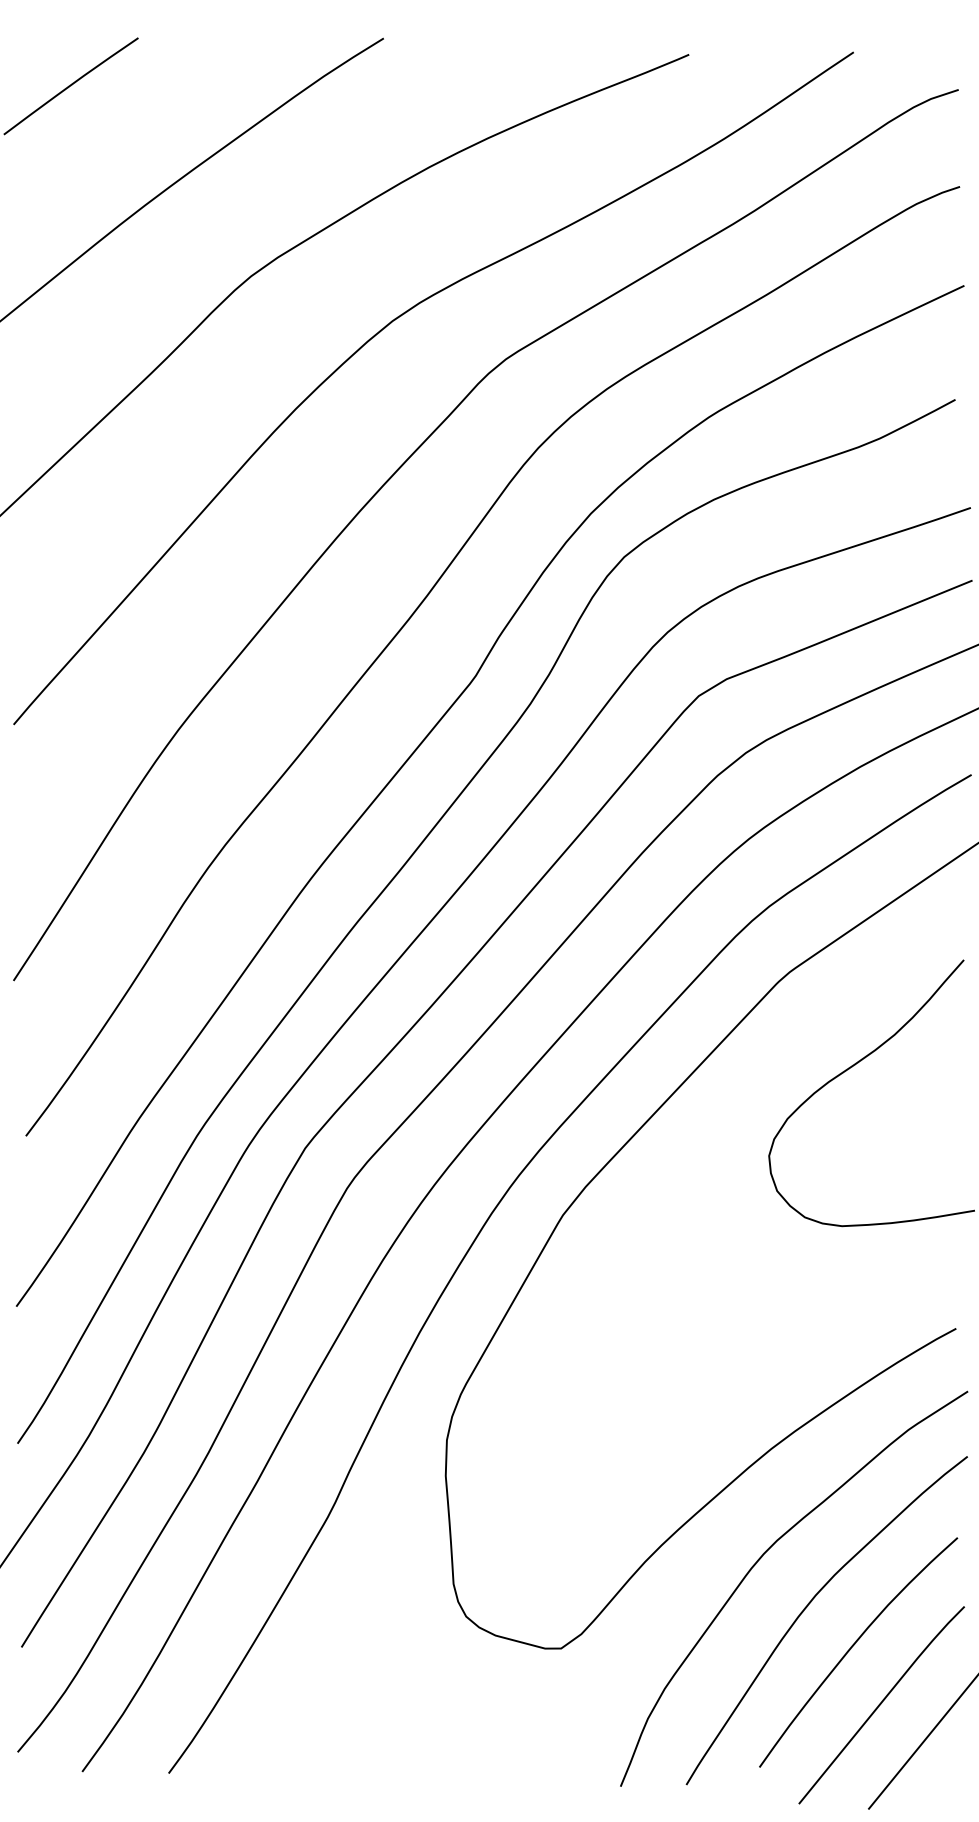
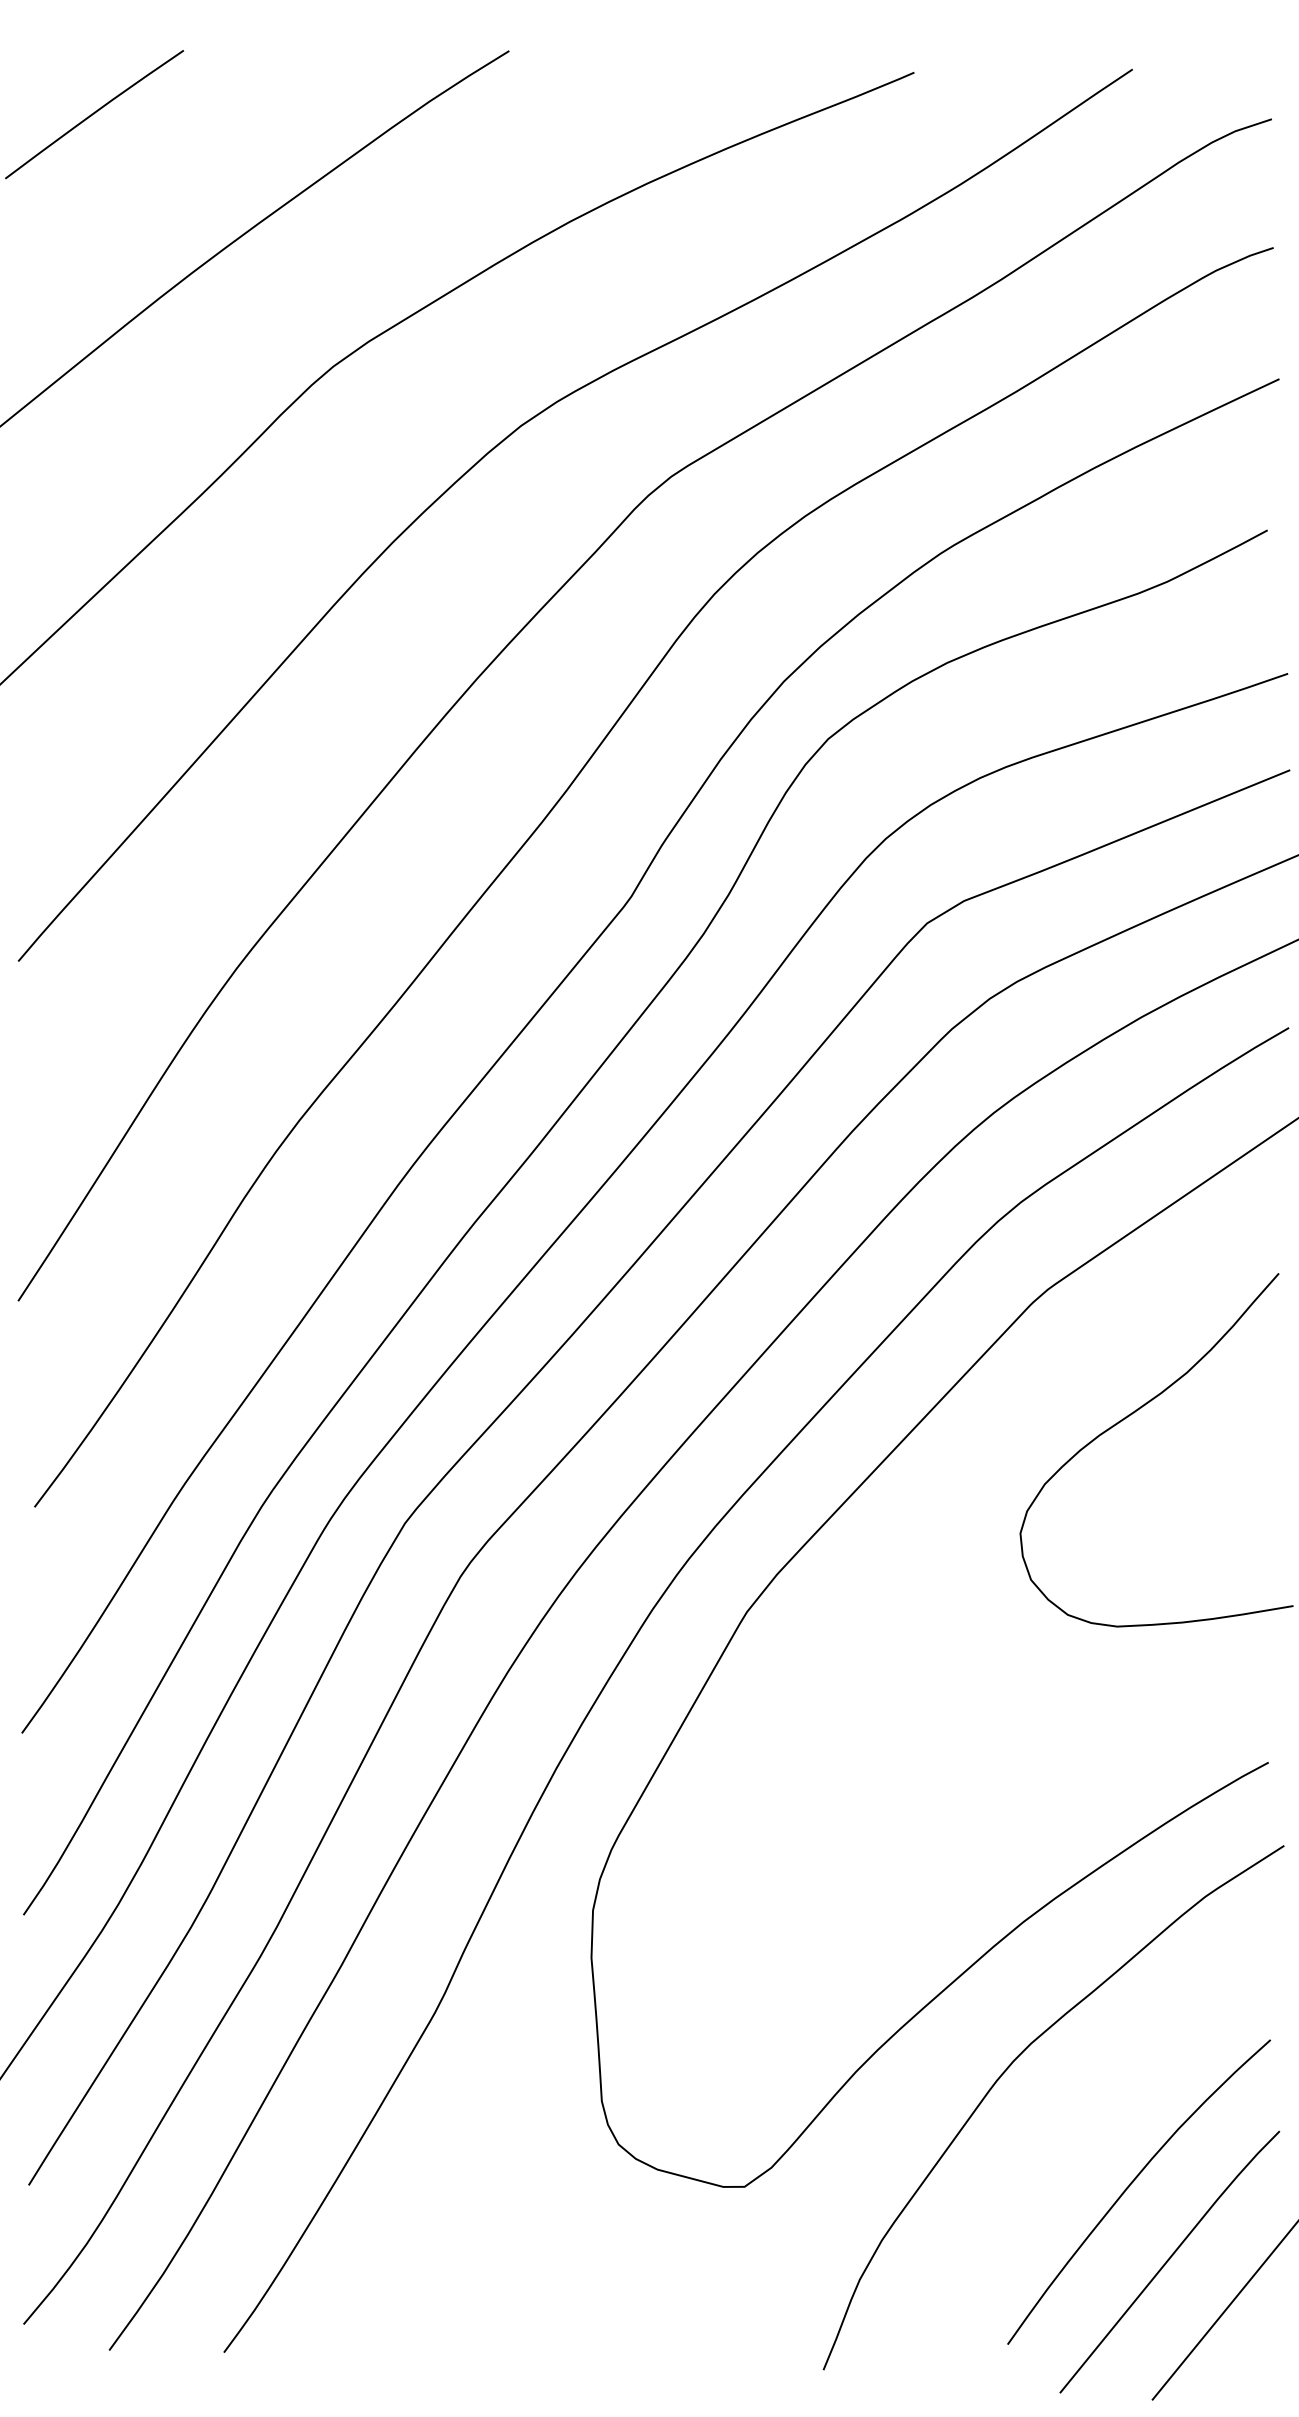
curve: (807, 1607) -> (1071, 2132), removed

